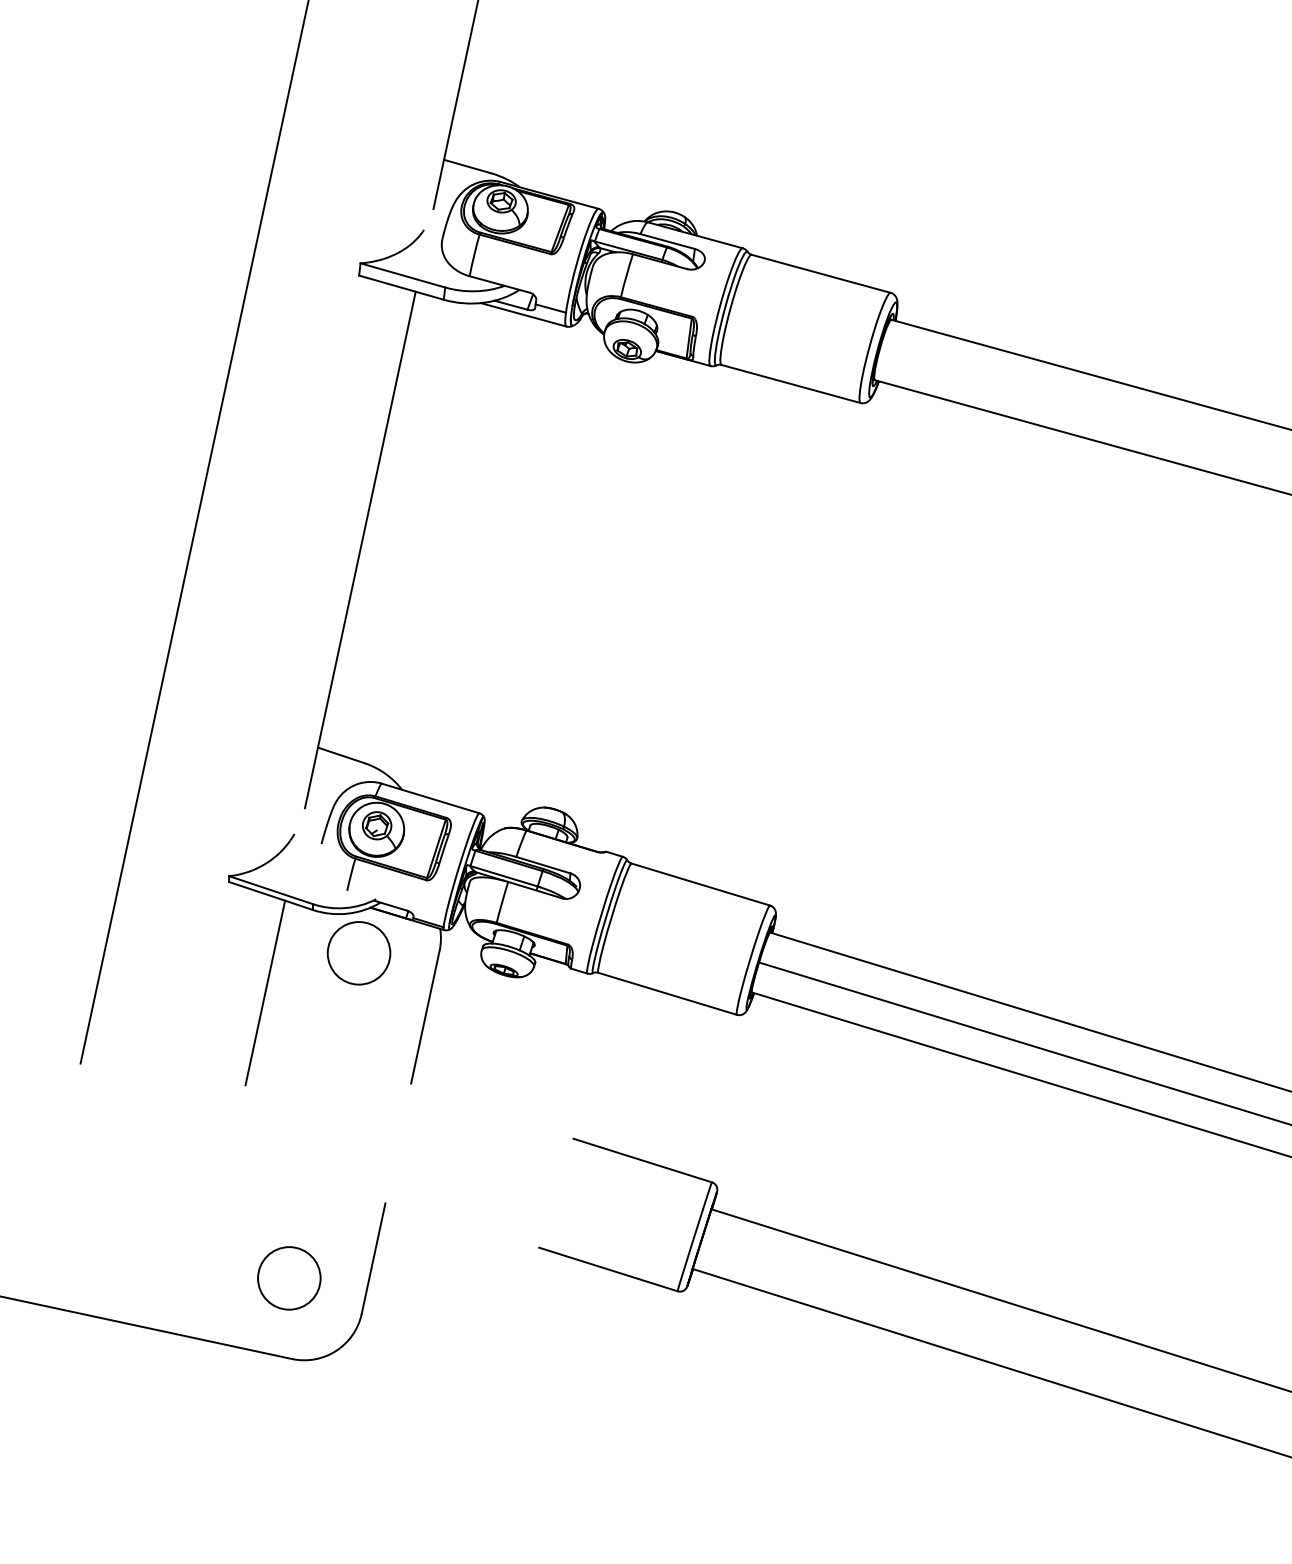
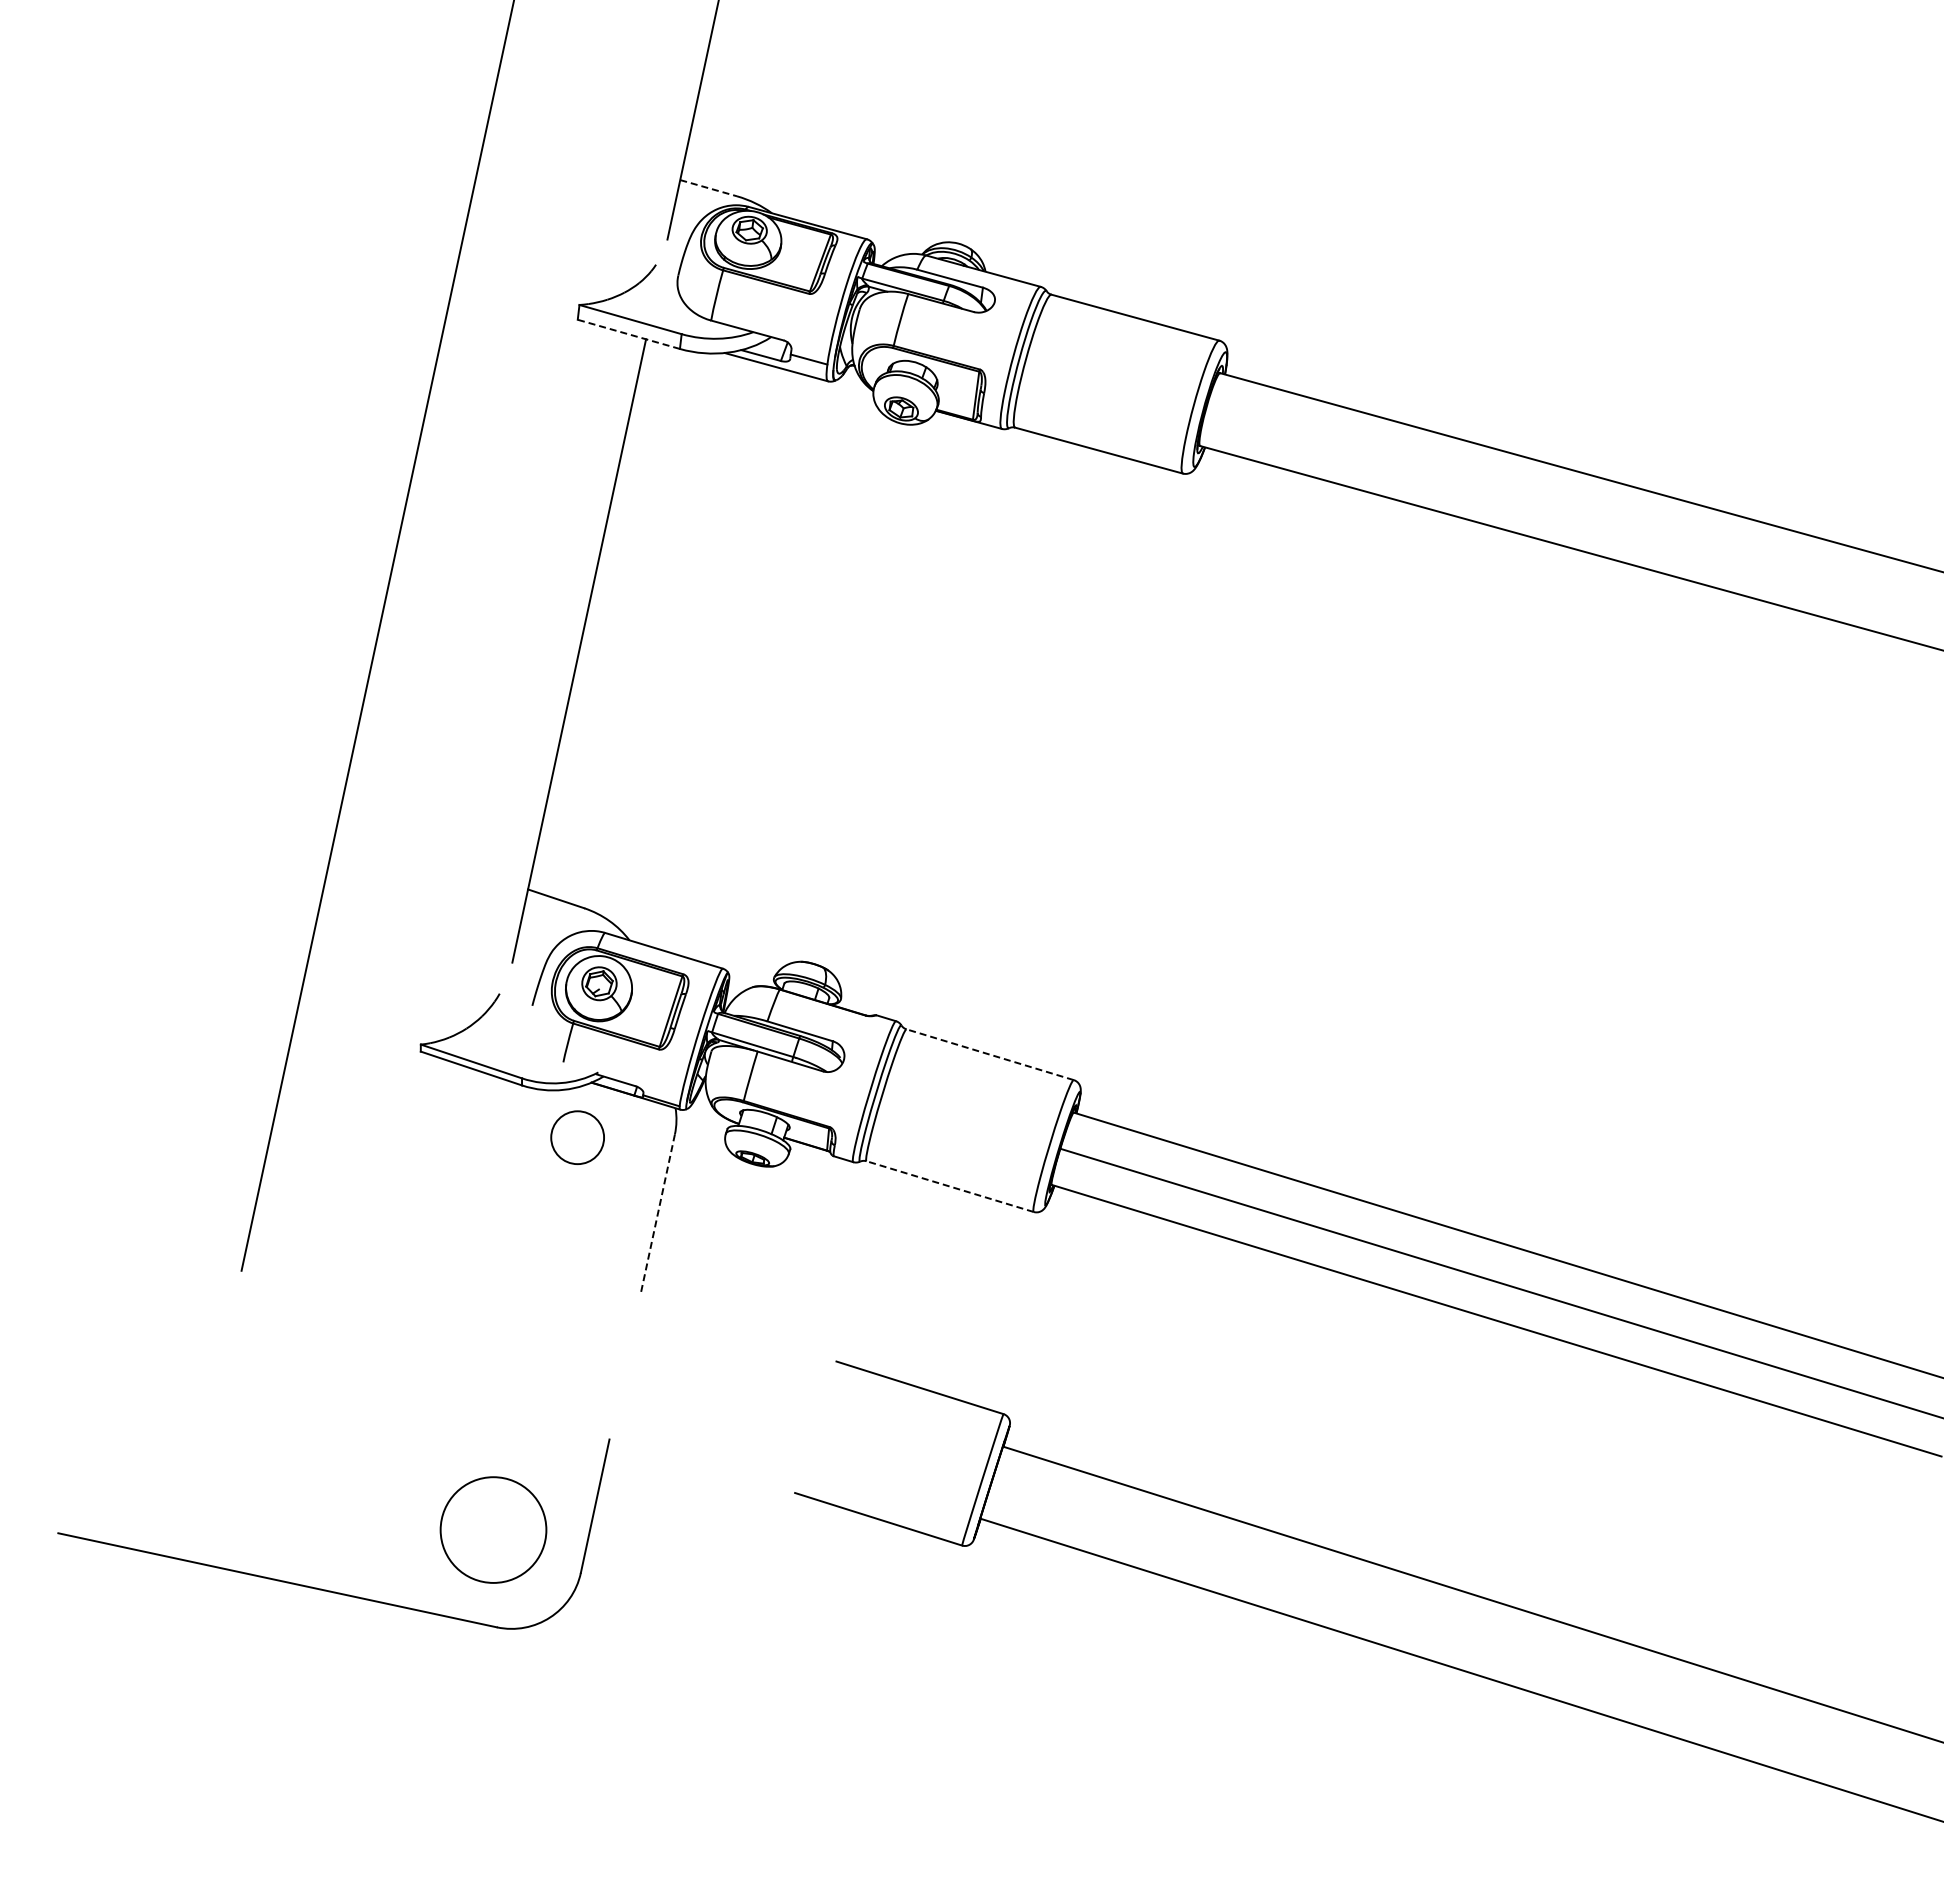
line: (467, 166) -> (708, 188), solid -> dashed
line: (401, 287) -> (628, 334), solid -> dashed
line: (700, 884) -> (989, 1054), solid -> dashed
circle: (358, 953) -> (577, 1137), size x0.7
line: (265, 992) -> (464, 1185), removed
line: (667, 993) -> (949, 1186), solid -> dashed
line: (425, 1017) -> (657, 1215), solid -> dashed
circle: (289, 1277) -> (493, 1529), size x1.4

